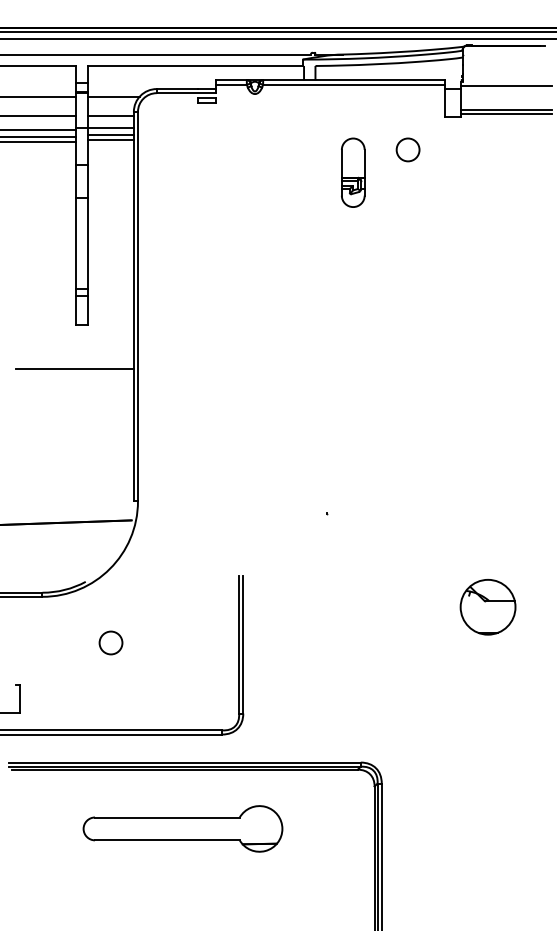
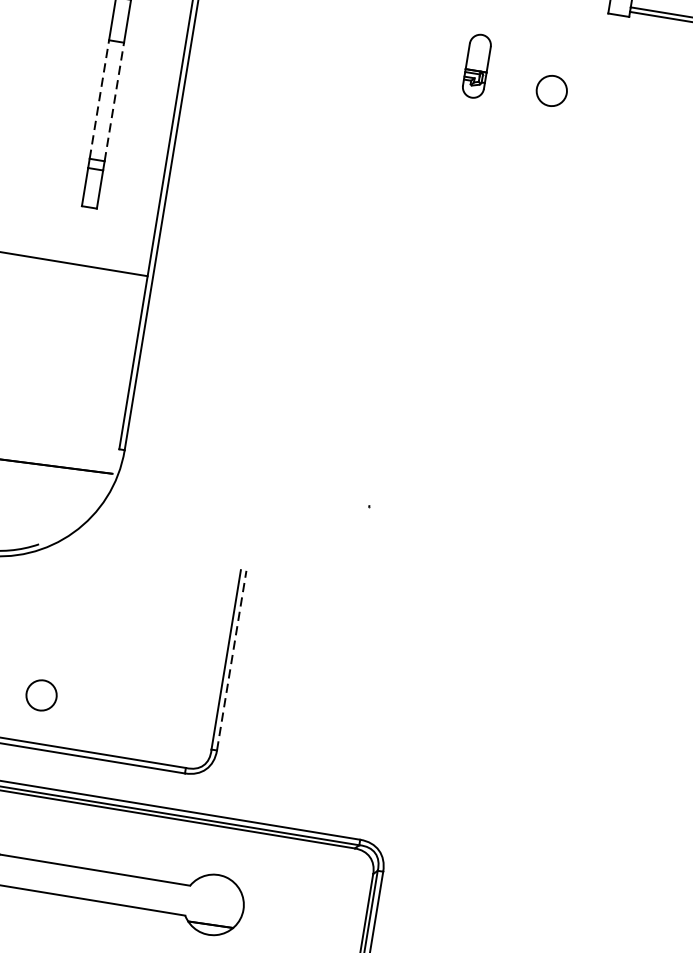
circle: (407, 149) -> (551, 90), moved
part: (353, 172) -> (477, 66), size x0.7
line: (76, 242) -> (99, 98), solid -> dashed
line: (87, 242) -> (114, 100), solid -> dashed
part: (487, 607) -> (559, 664), removed
circle: (110, 642) -> (41, 694), moved
line: (243, 644) -> (232, 660), solid -> dashed

